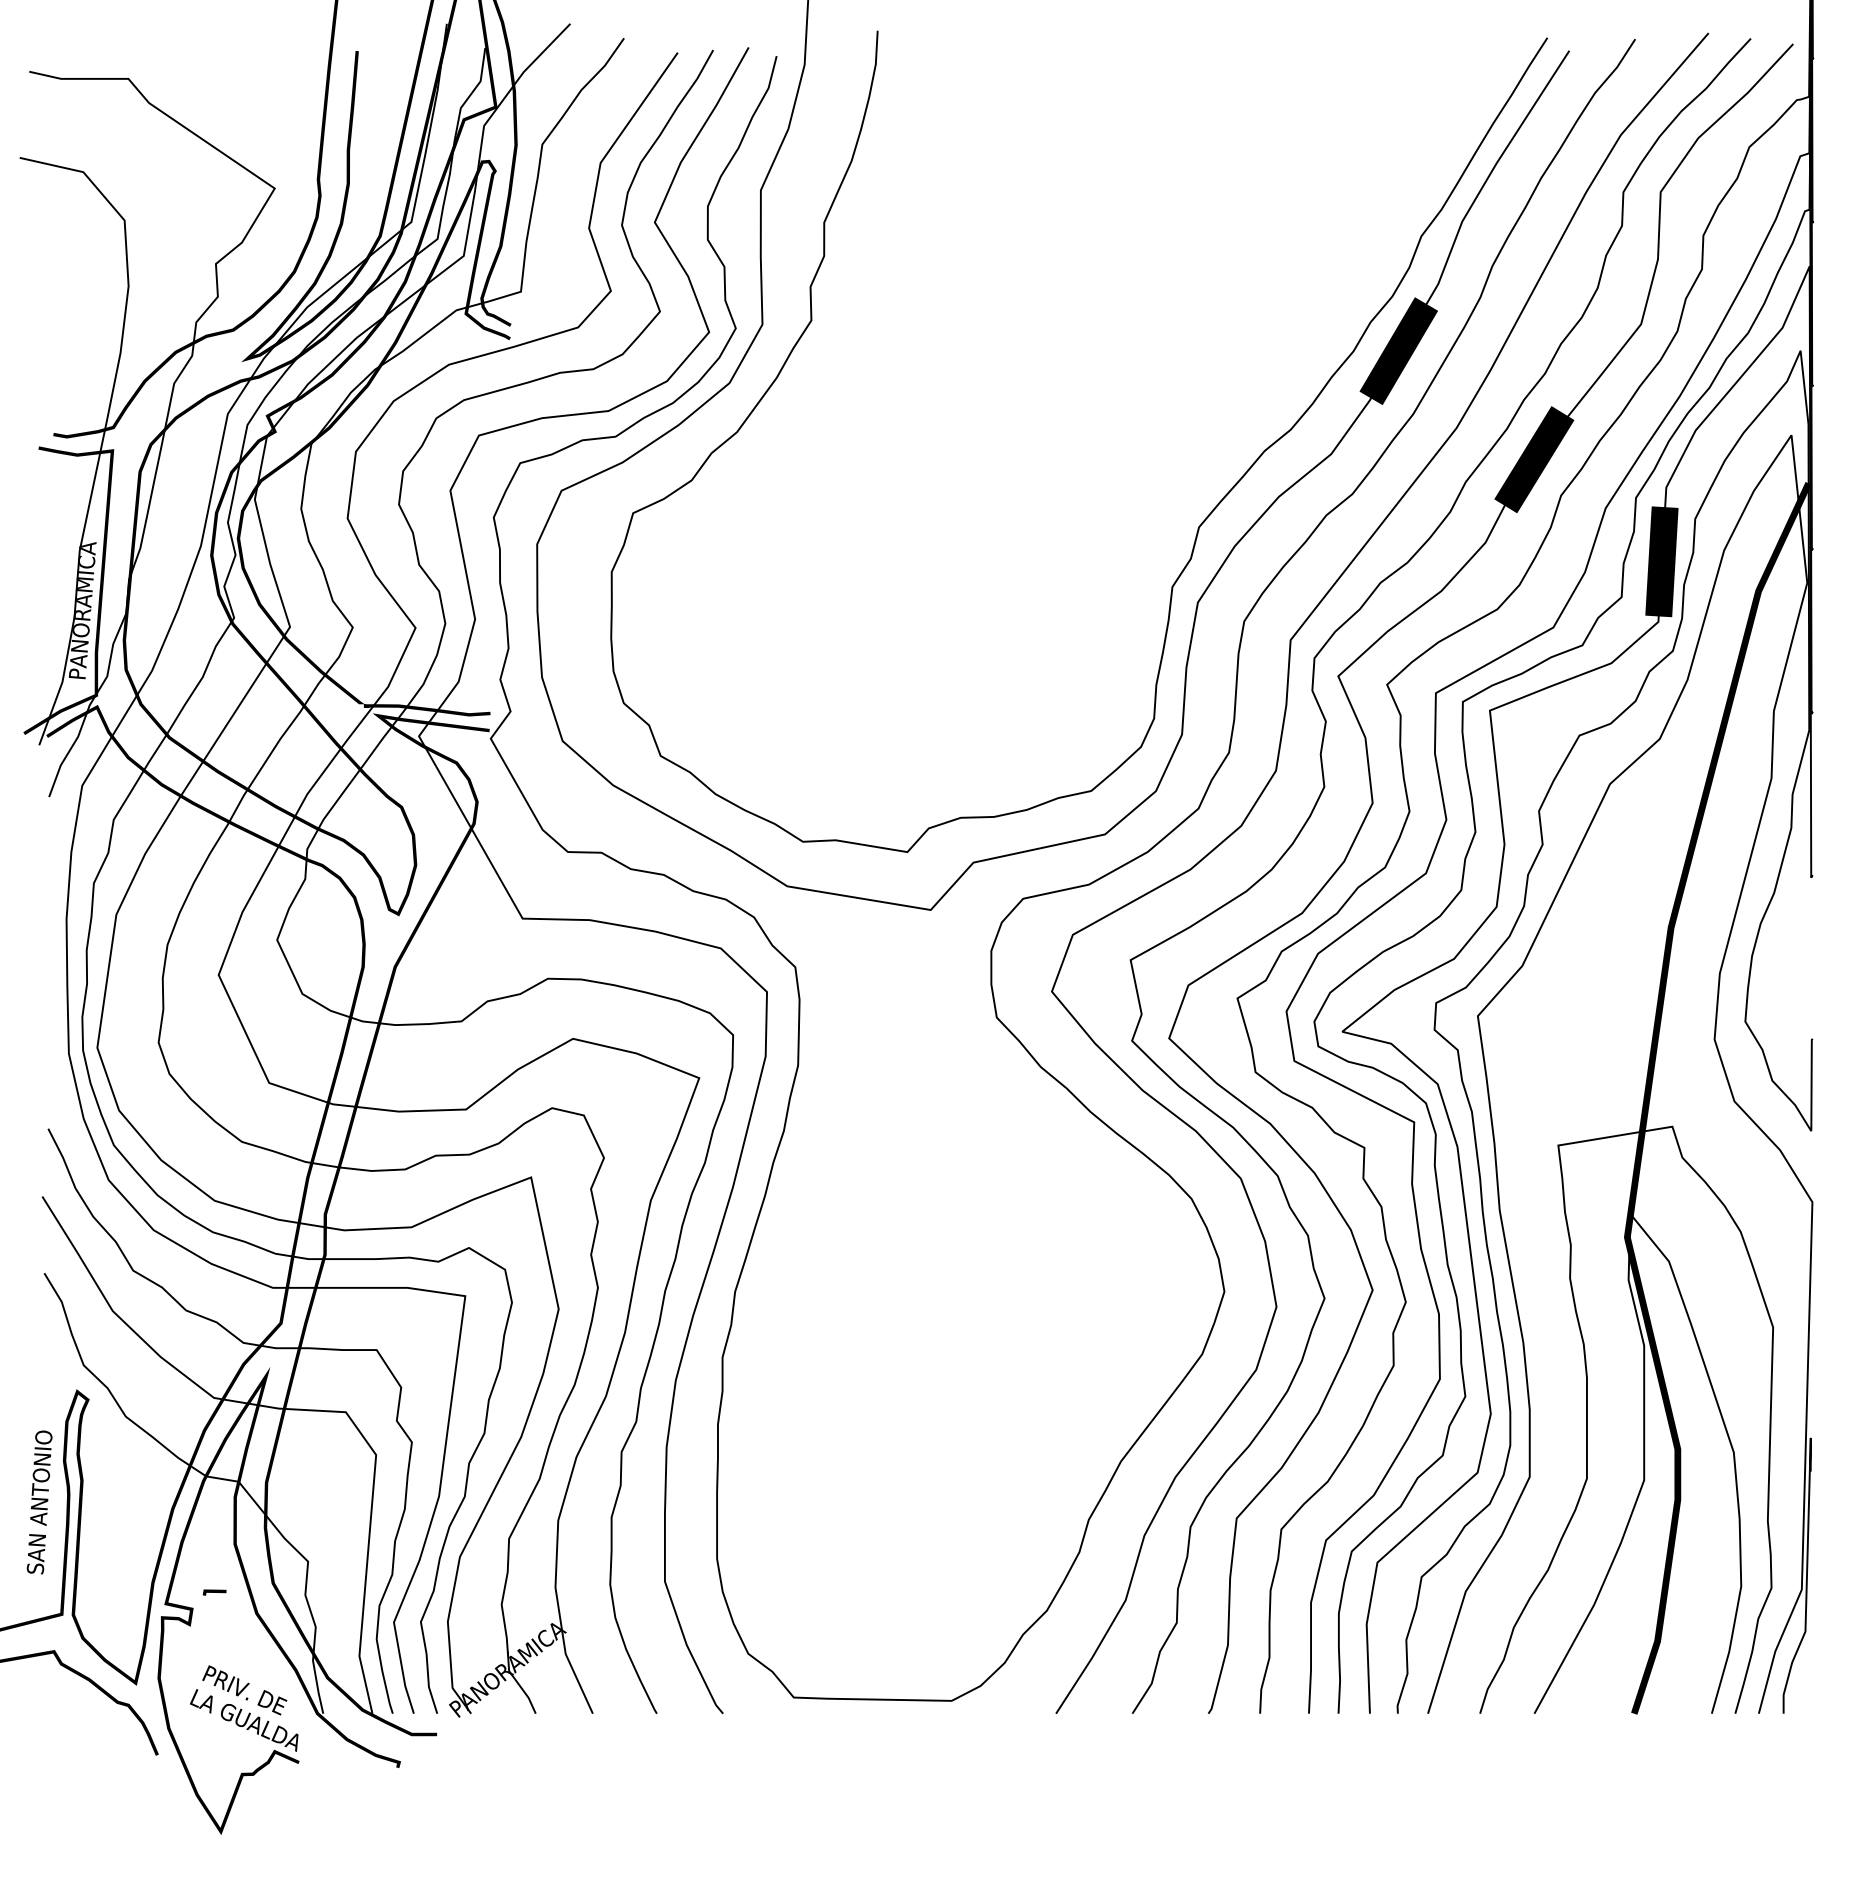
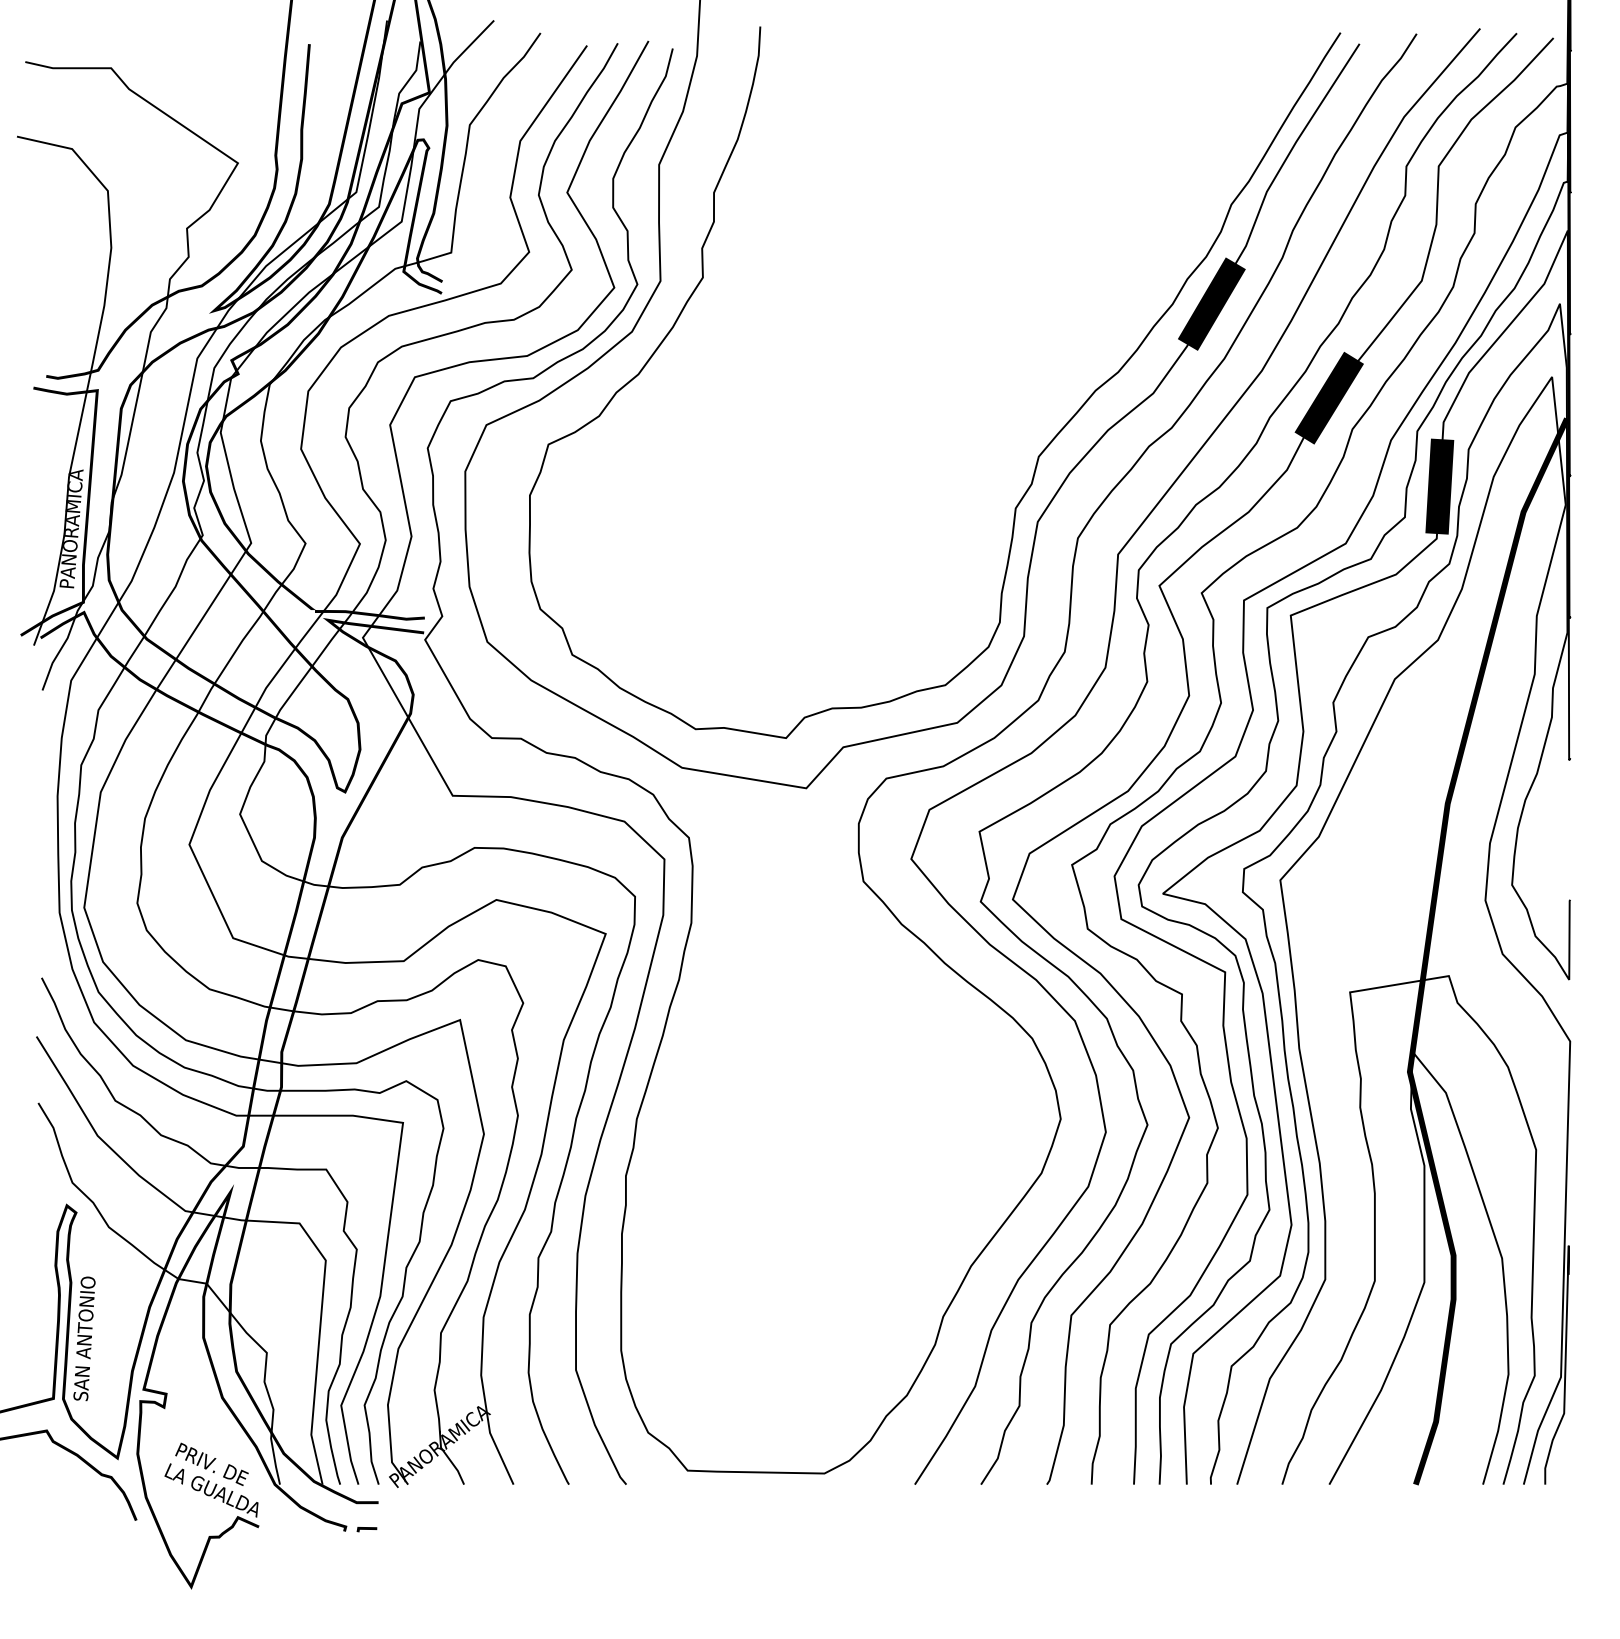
text: (39, 1502) -> (84, 1338), moved
line: (214, 1592) -> (366, 1529), moved

